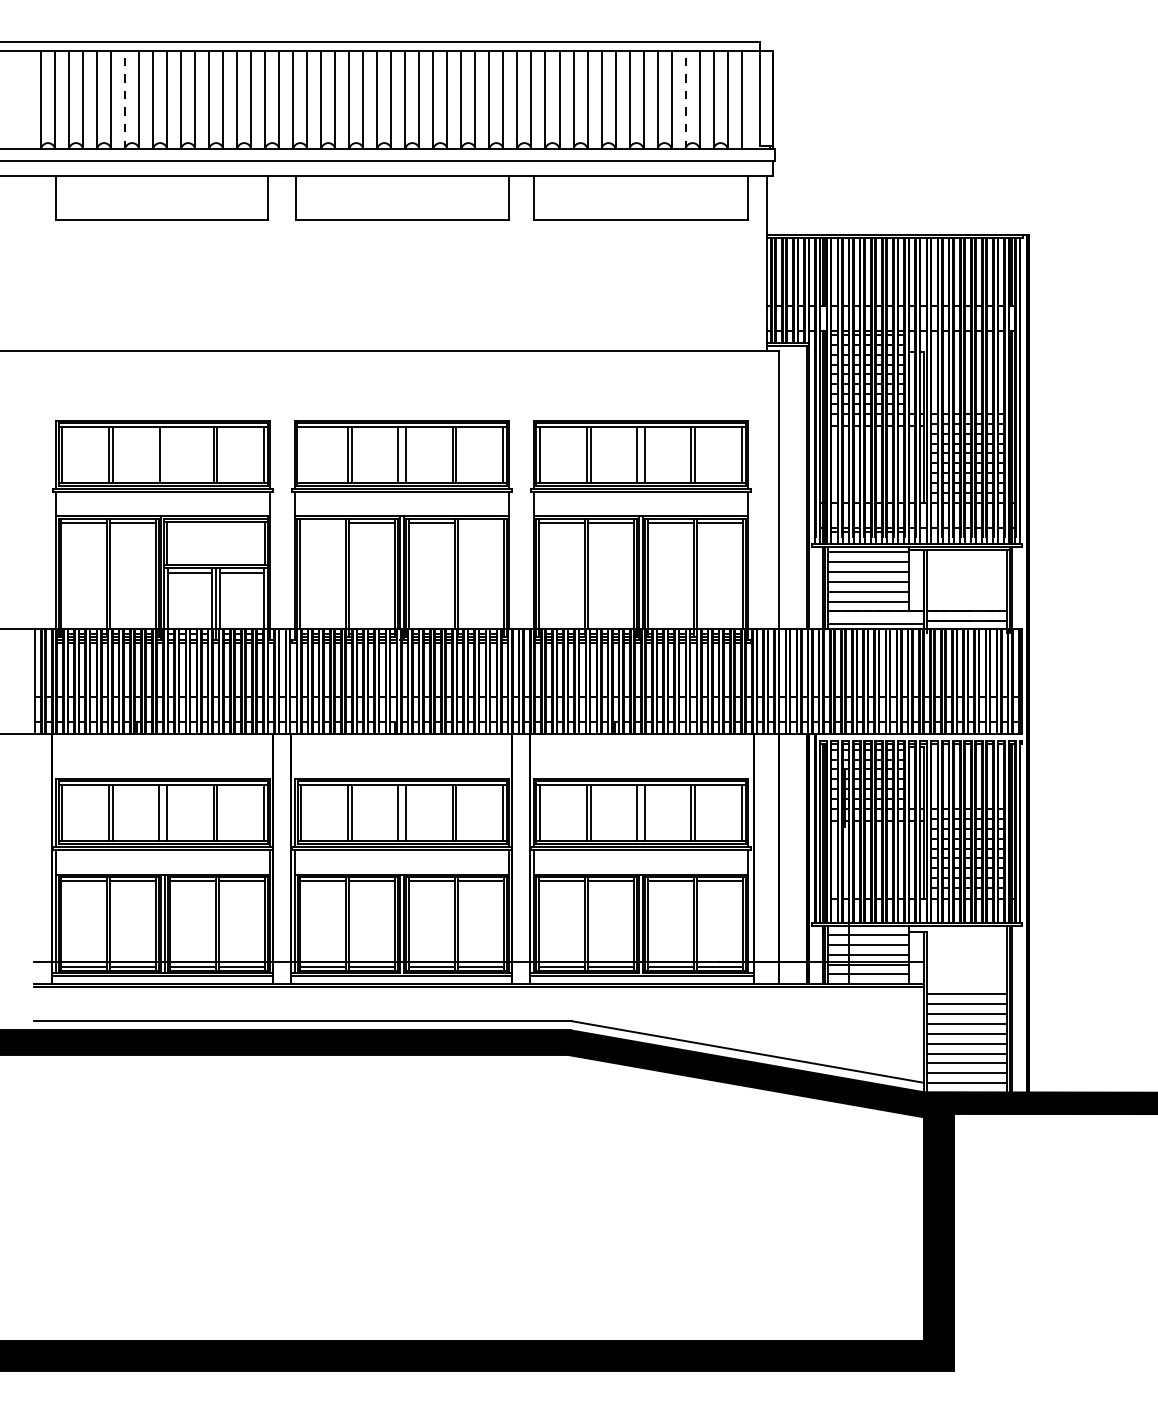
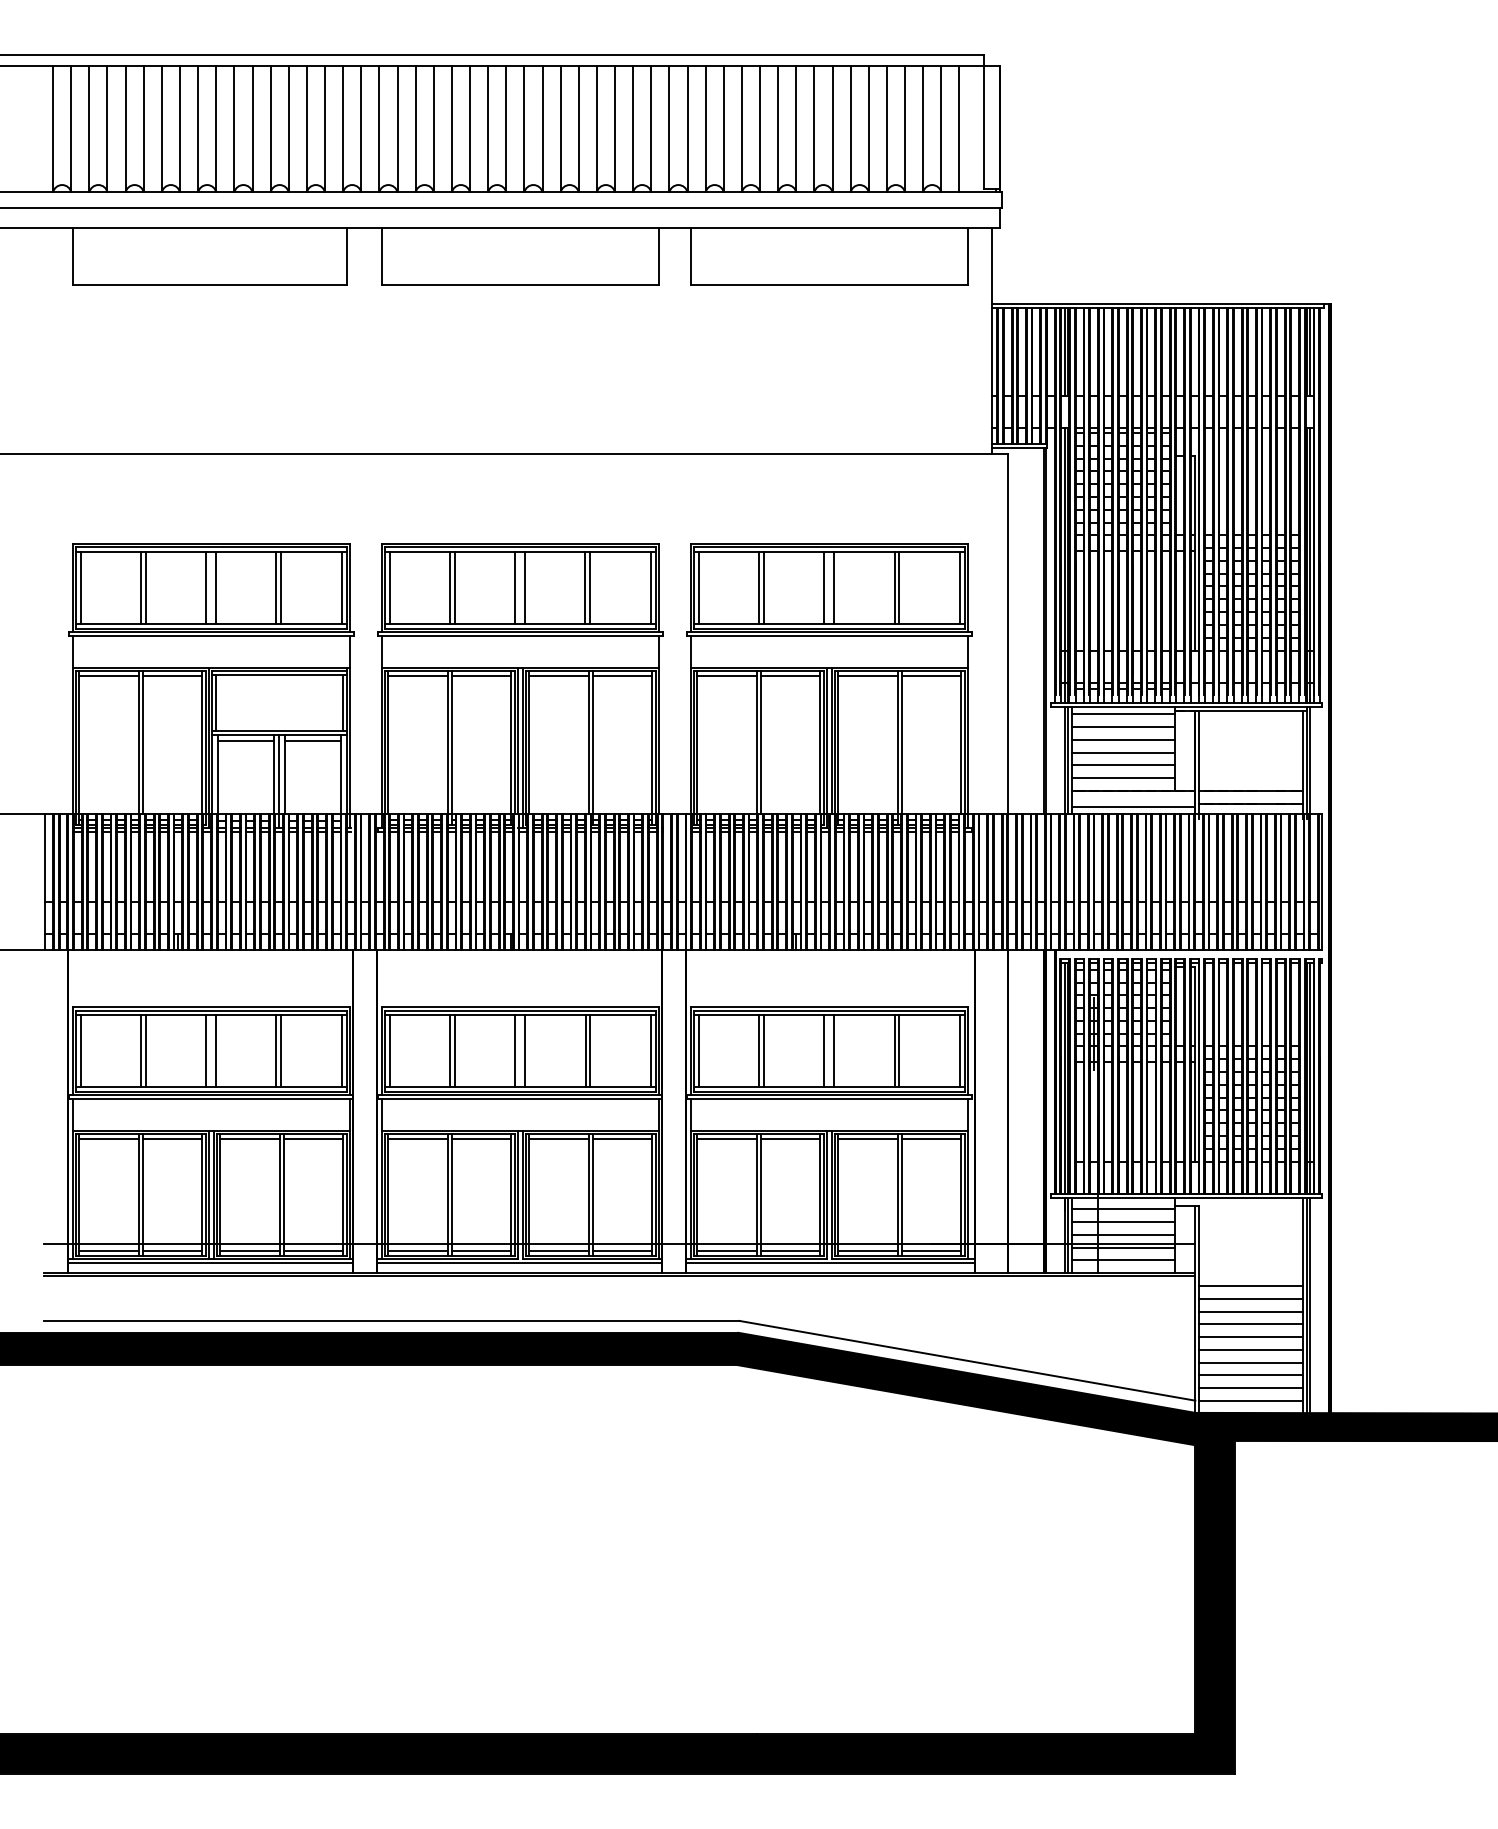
line: (125, 99) -> (162, 128), dashed -> solid
line: (685, 99) -> (886, 128), dashed -> solid
line: (166, 454) -> (215, 587), added
line: (301, 454) -> (390, 587), added
line: (322, 522) -> (417, 675), added
line: (481, 522) -> (622, 675), added

